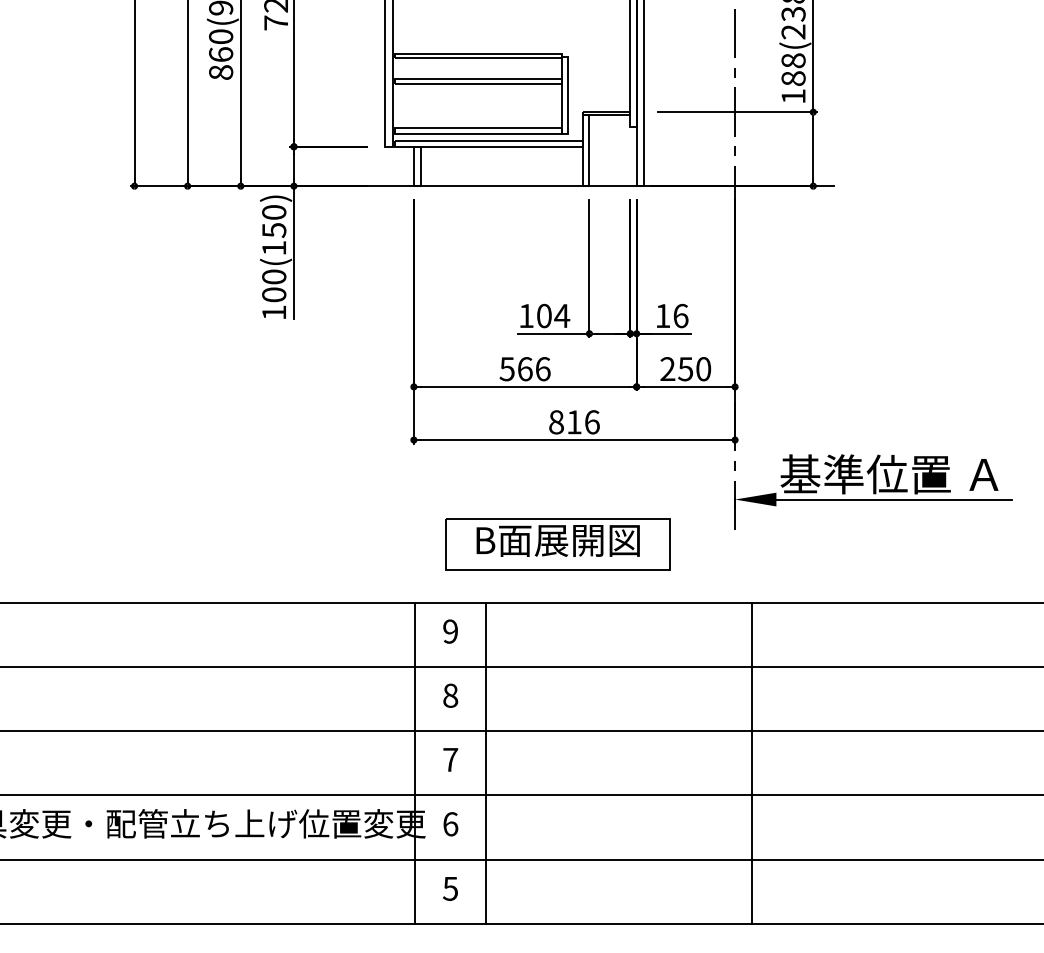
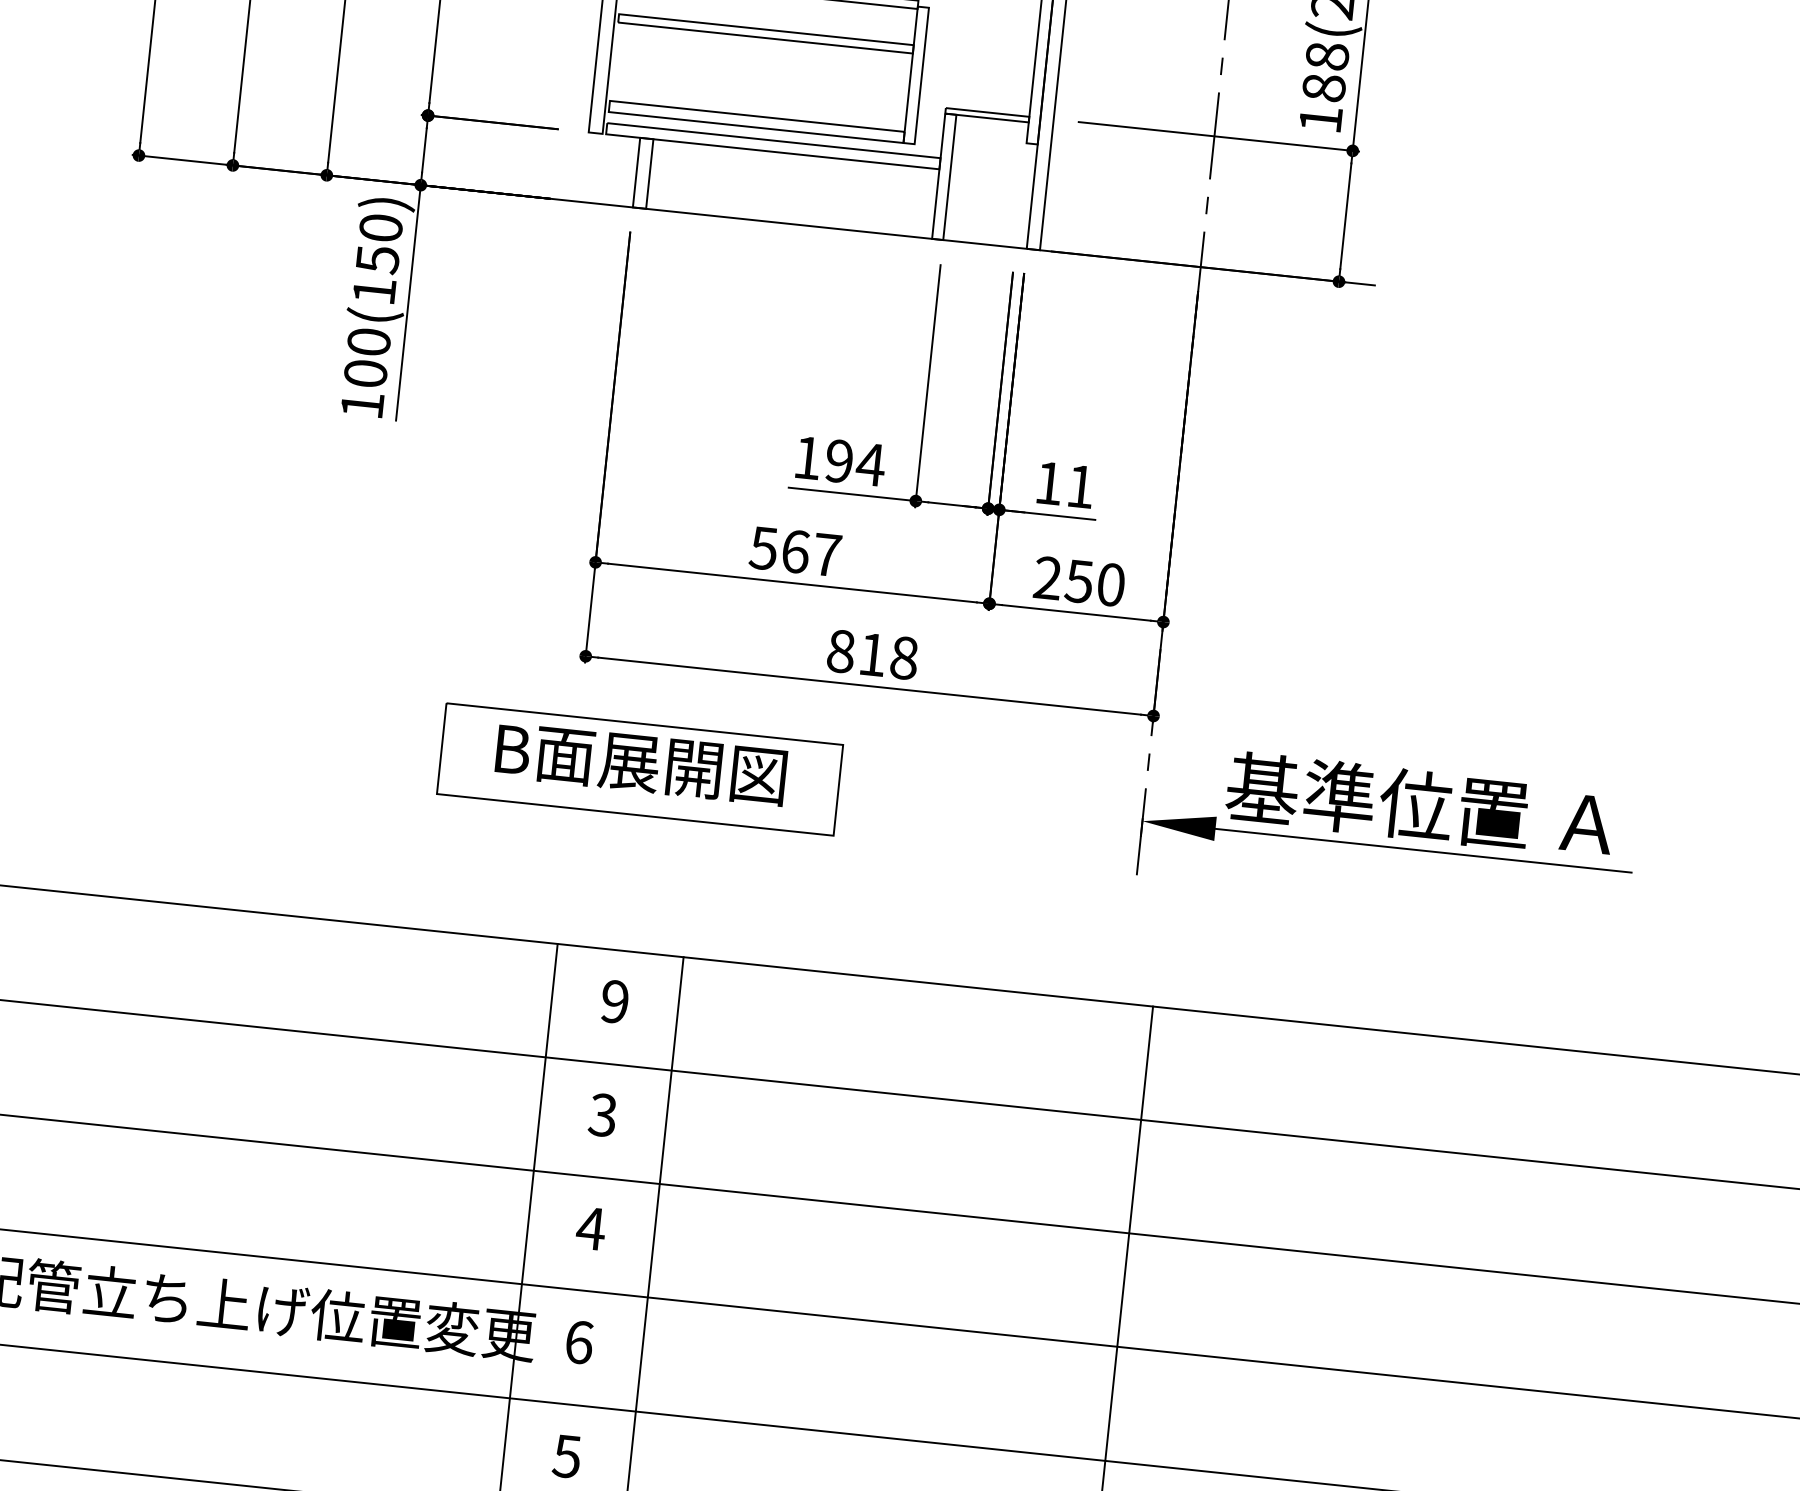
text: (680, 315) -> (1080, 485), 16 -> 11
text: (544, 316) -> (839, 462), 104 -> 194
text: (542, 369) -> (826, 555), 566 -> 567
text: (592, 422) -> (904, 658), 816 -> 818
part: (557, 544) -> (639, 769), moved
text: (450, 695) -> (602, 1114), 8 -> 3
text: (450, 759) -> (591, 1227), 7 -> 4

